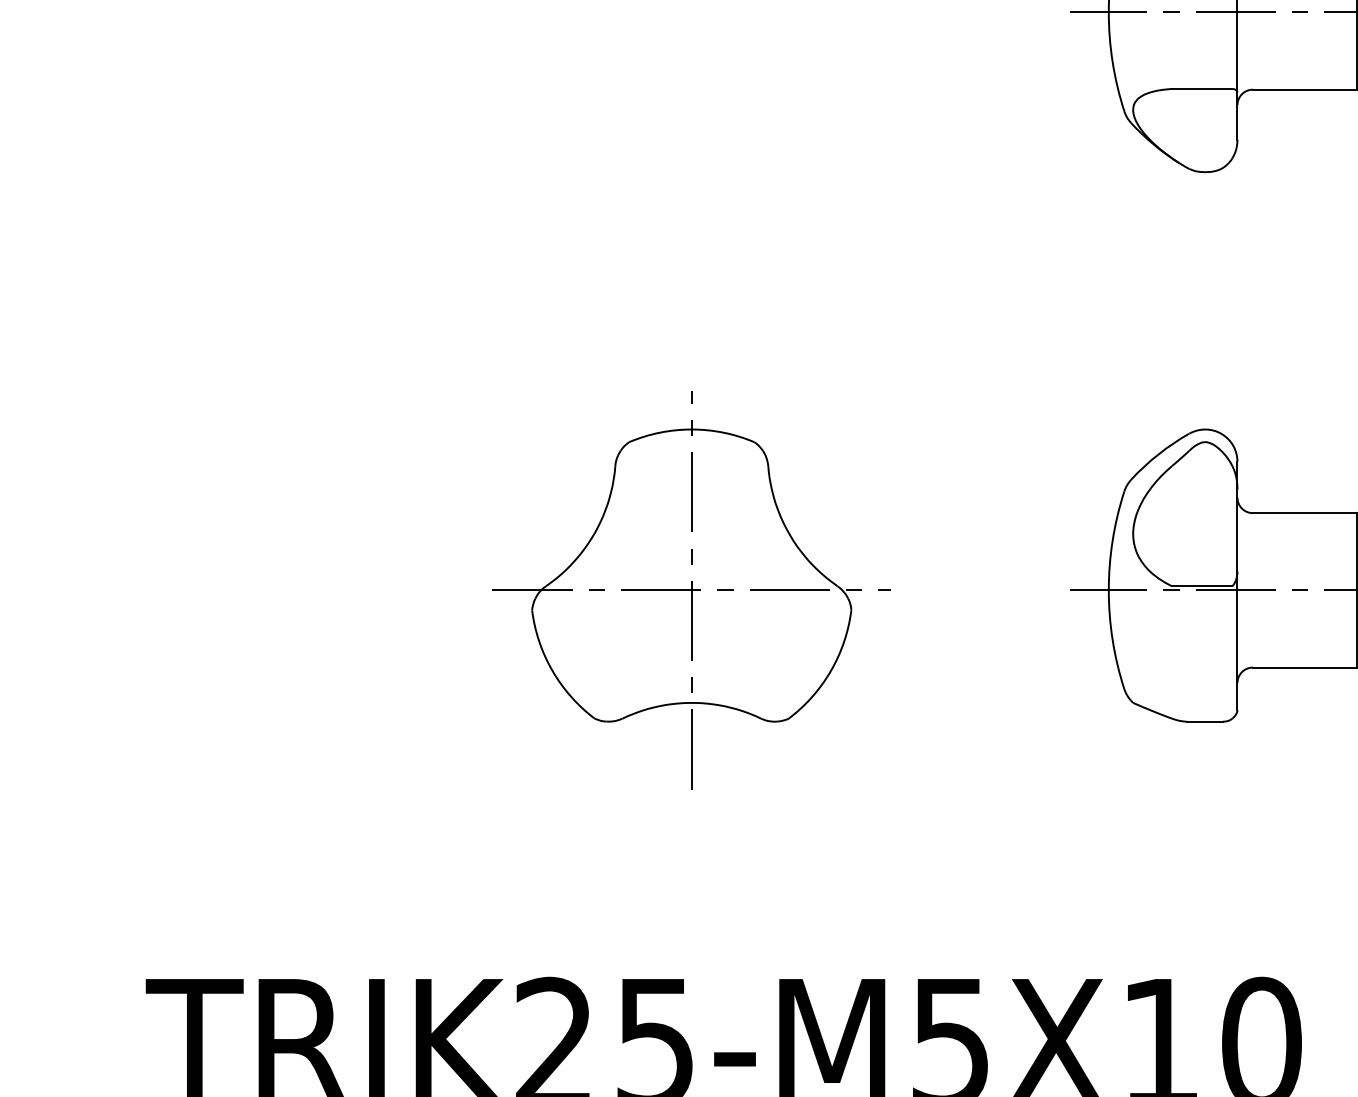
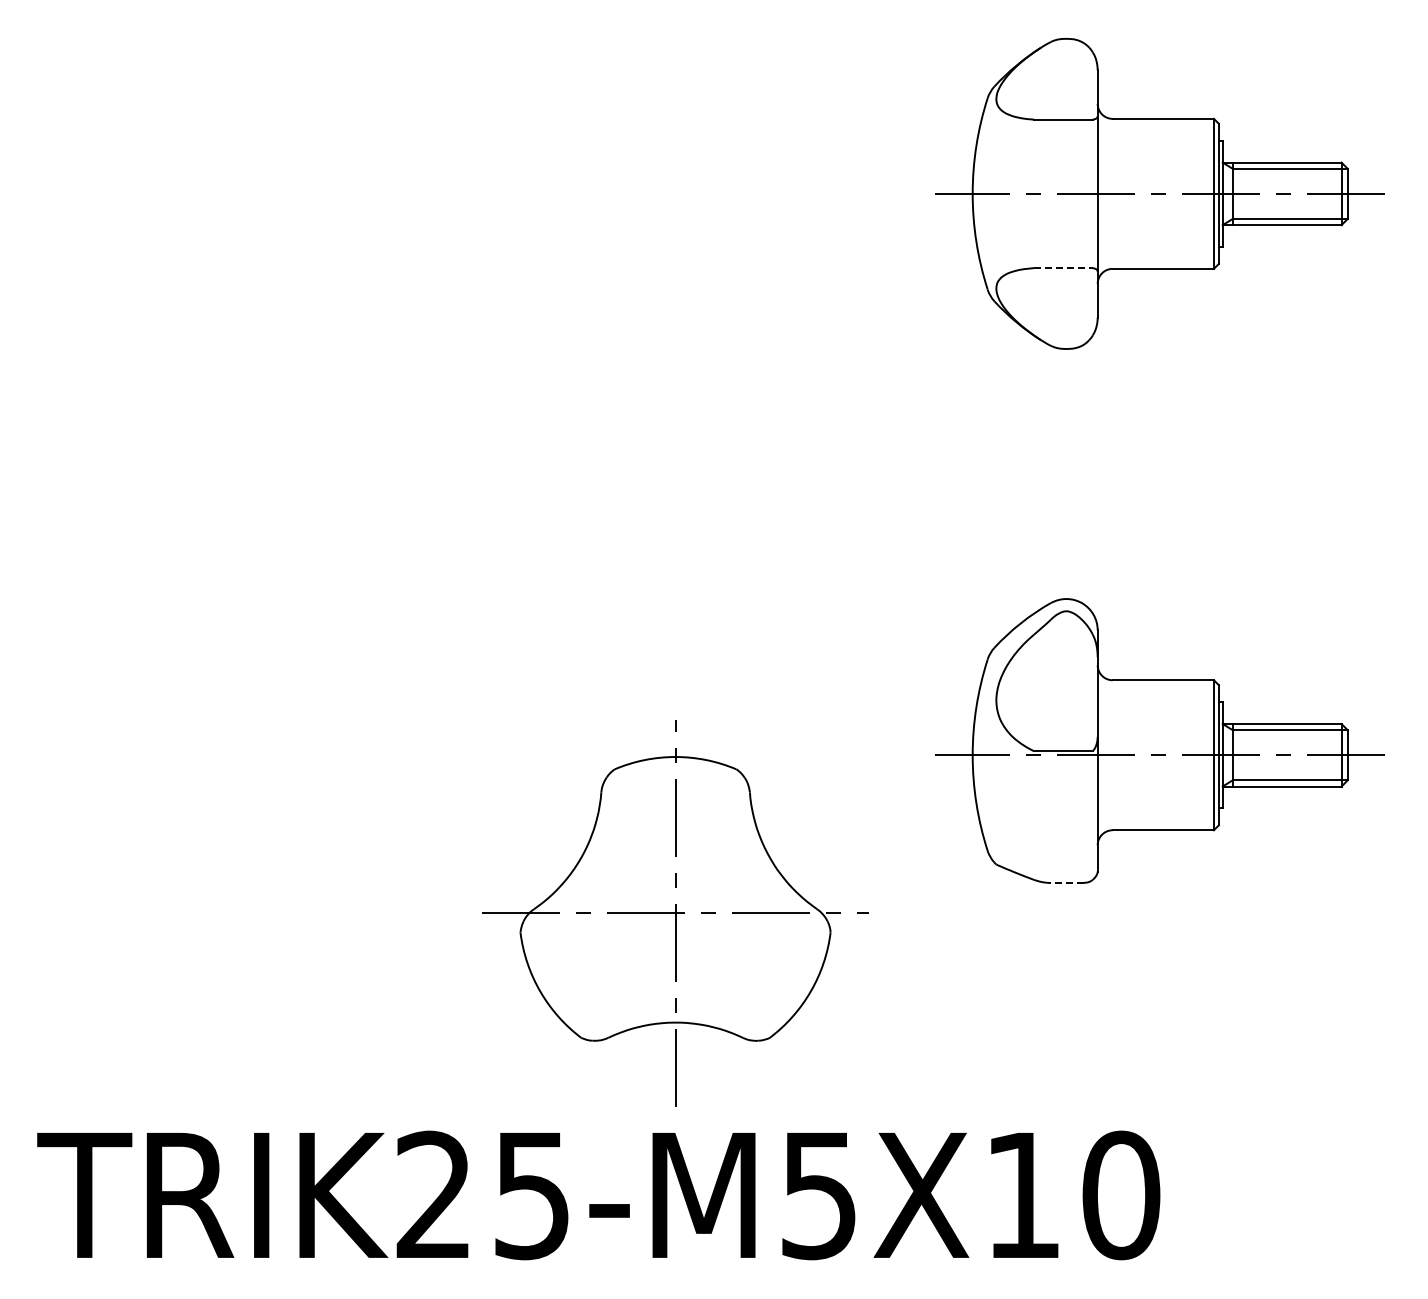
line: (1202, 89) -> (1063, 268), solid -> dashed
part: (691, 590) -> (675, 913), moved
line: (1204, 721) -> (1065, 882), solid -> dashed

